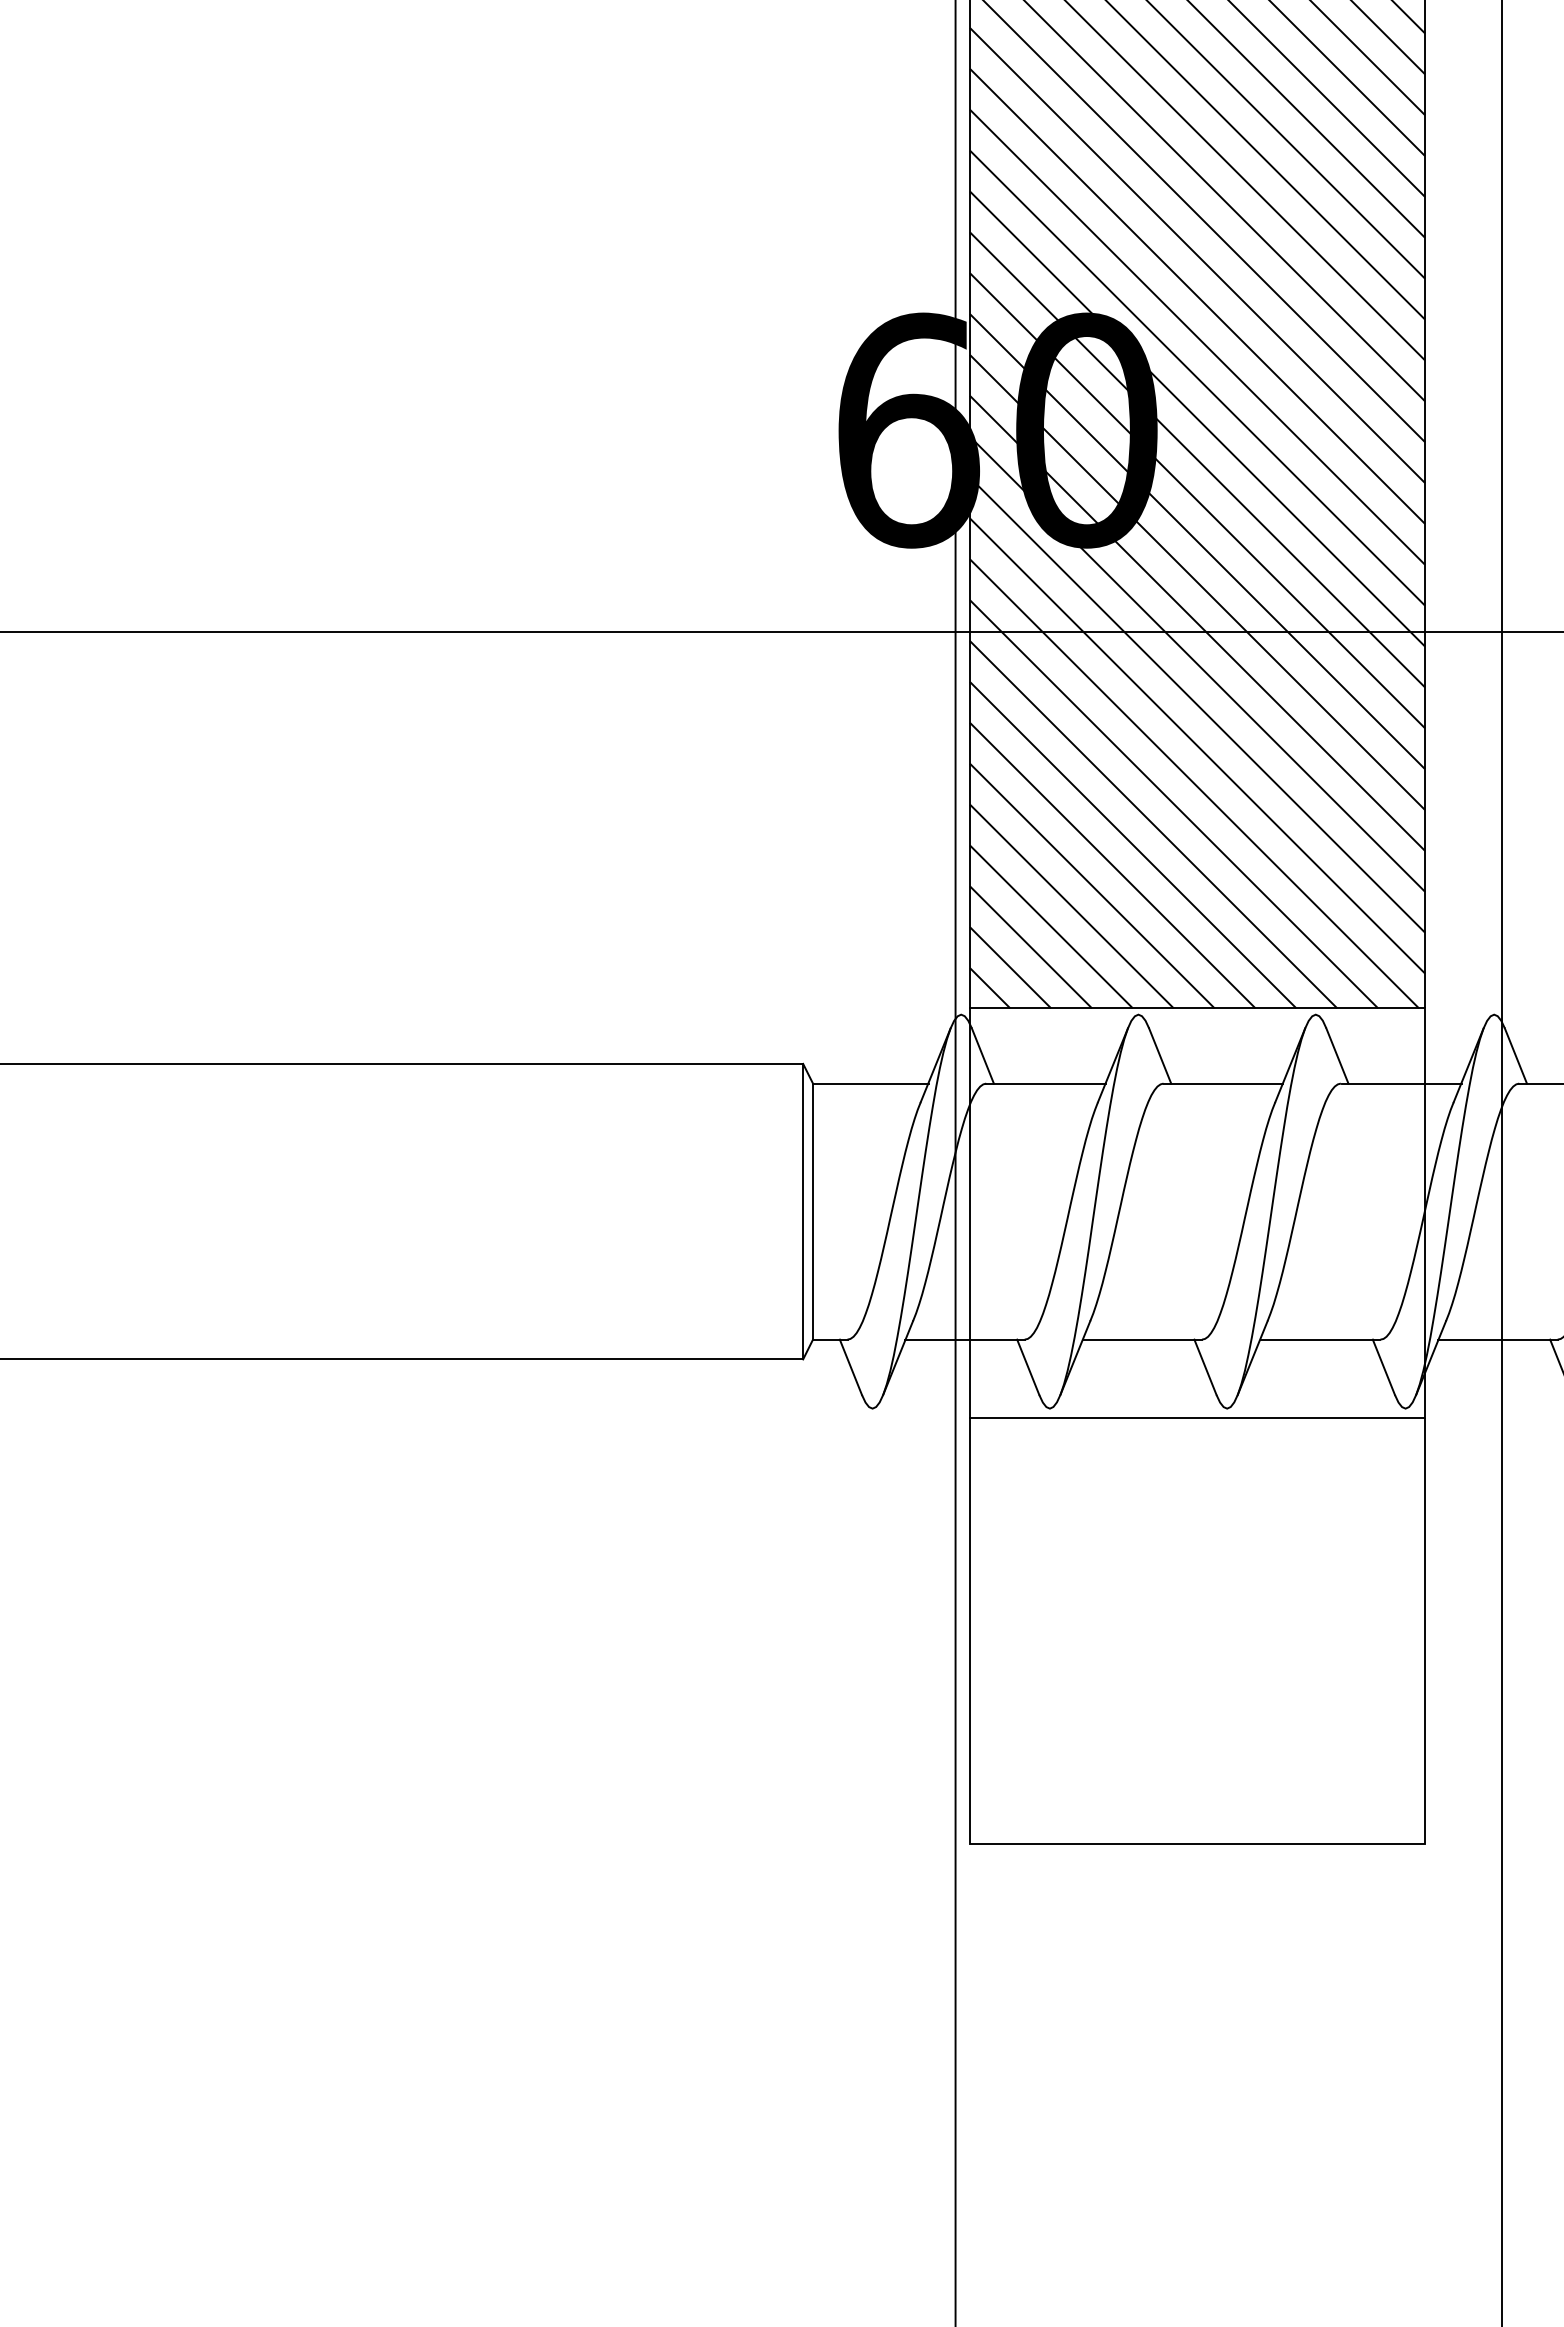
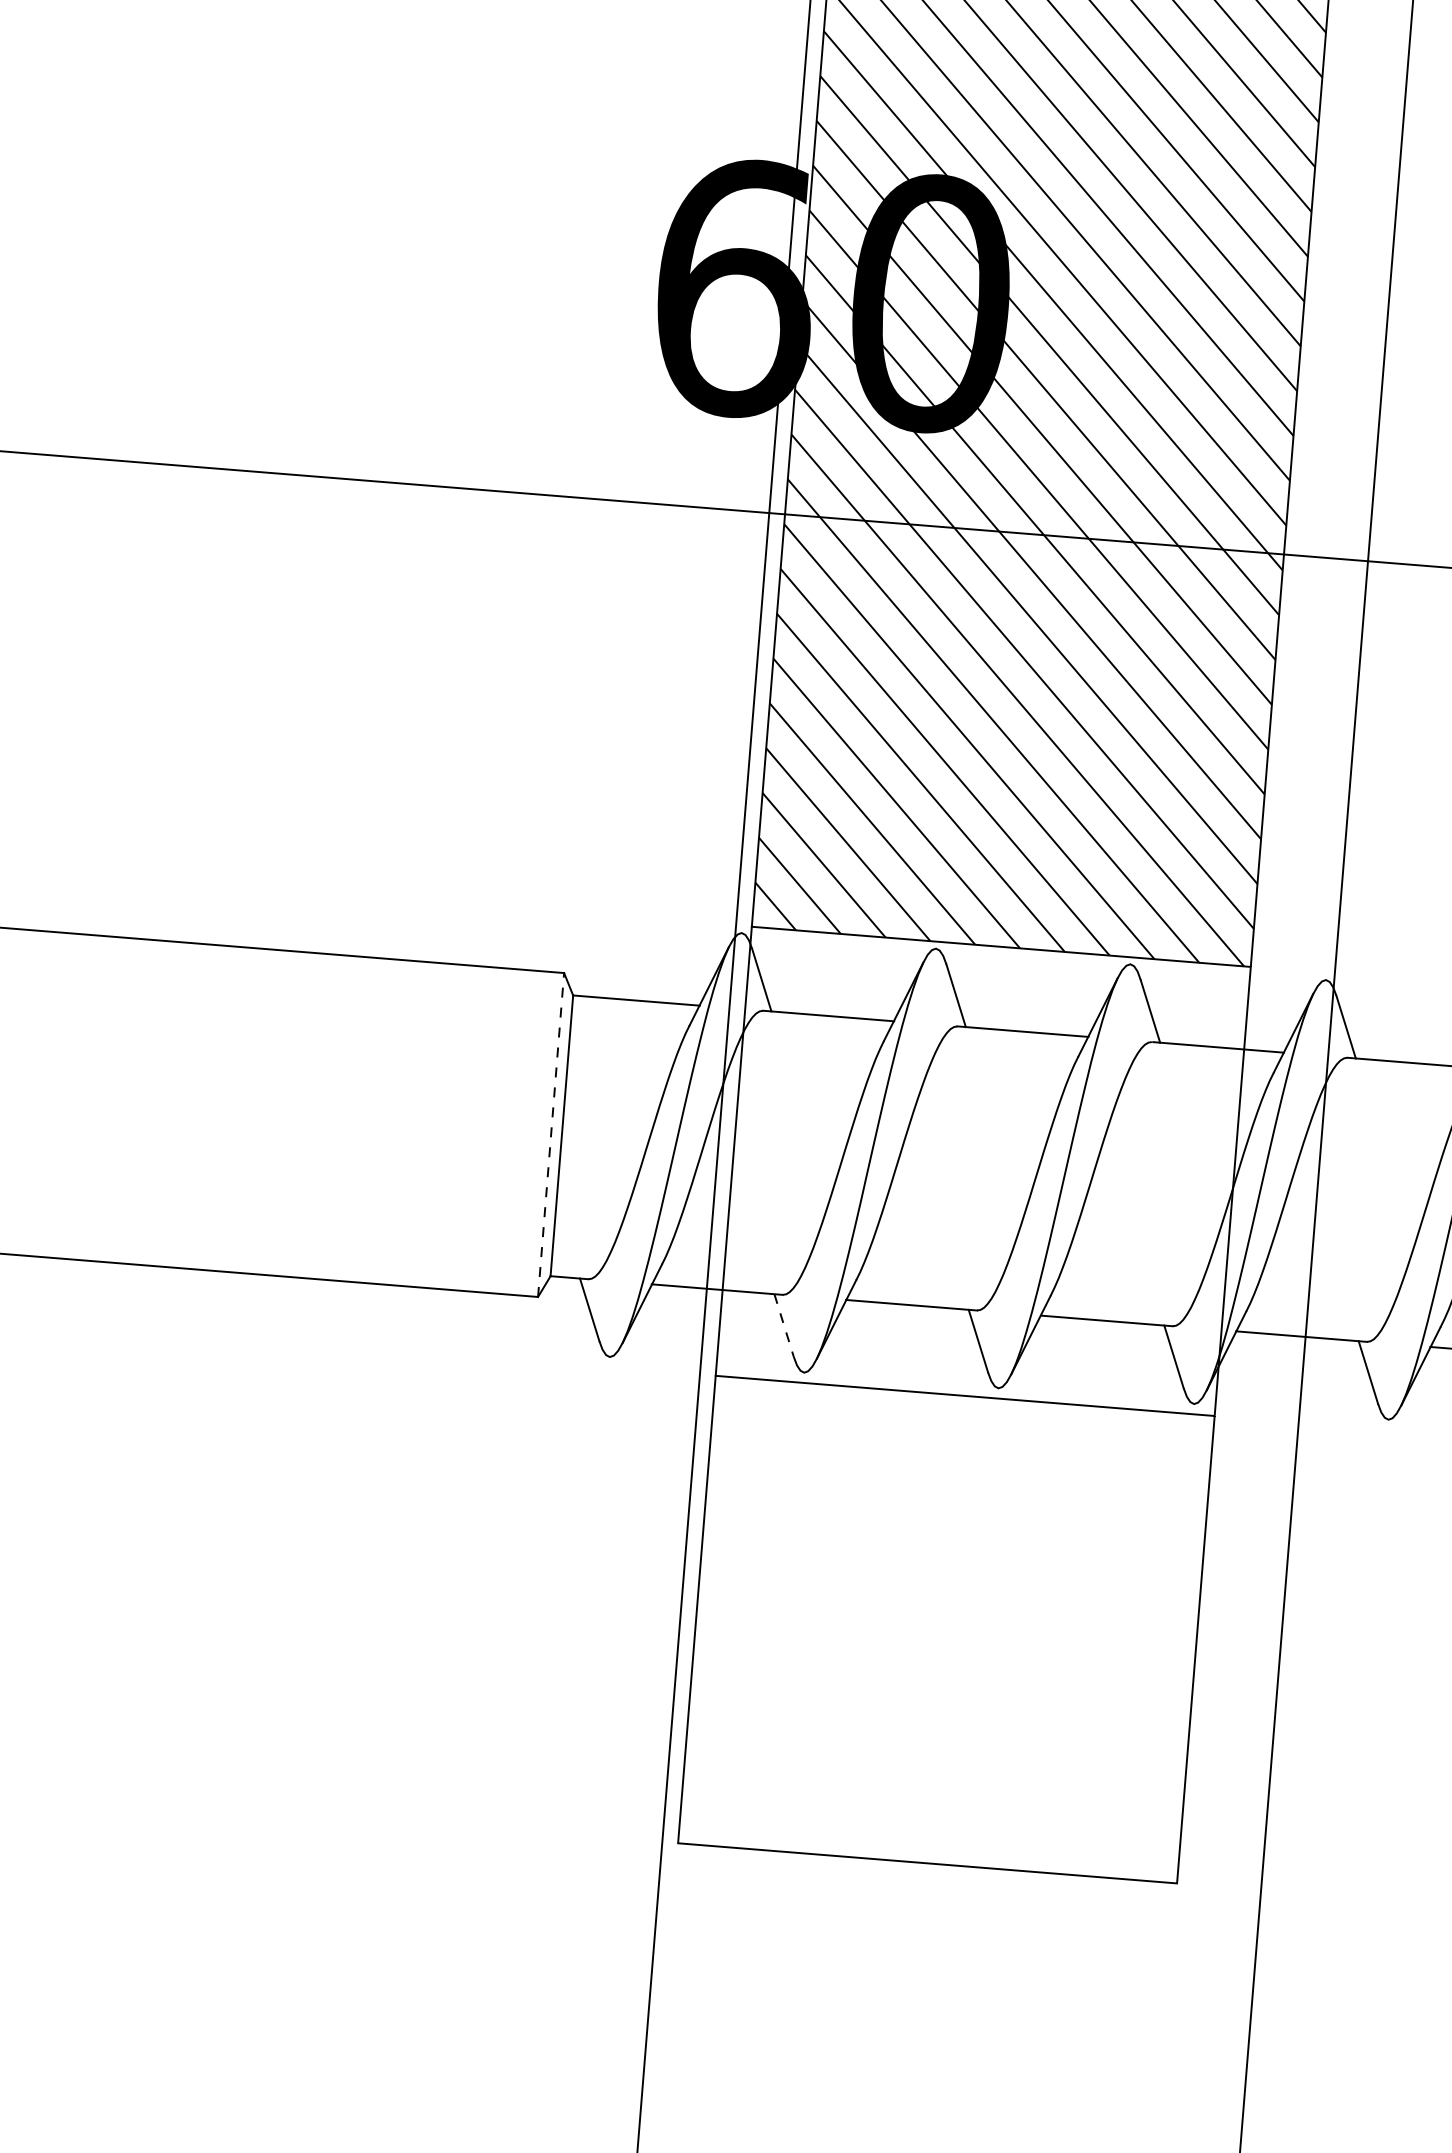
line: (803, 1211) -> (551, 1134), solid -> dashed
line: (1028, 1367) -> (784, 1325), solid -> dashed

